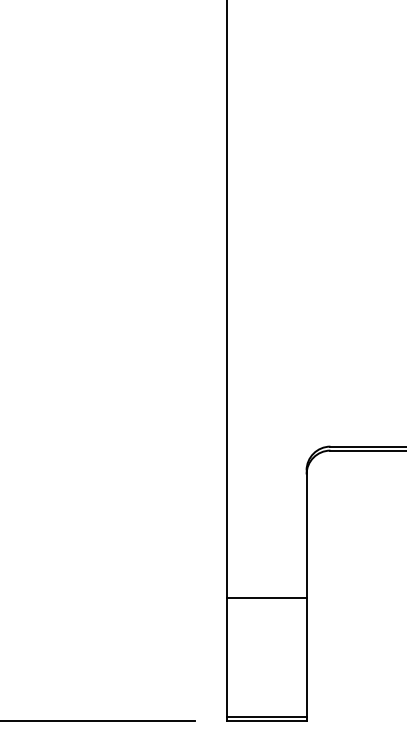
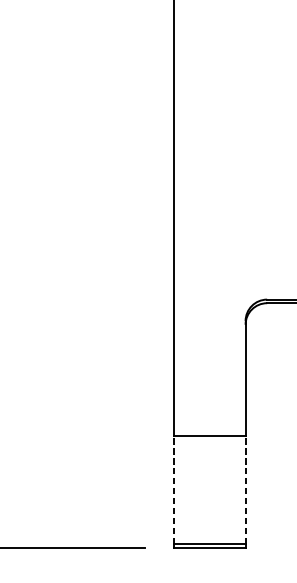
line: (227, 657) -> (174, 490), solid -> dashed
line: (306, 657) -> (245, 490), solid -> dashed

